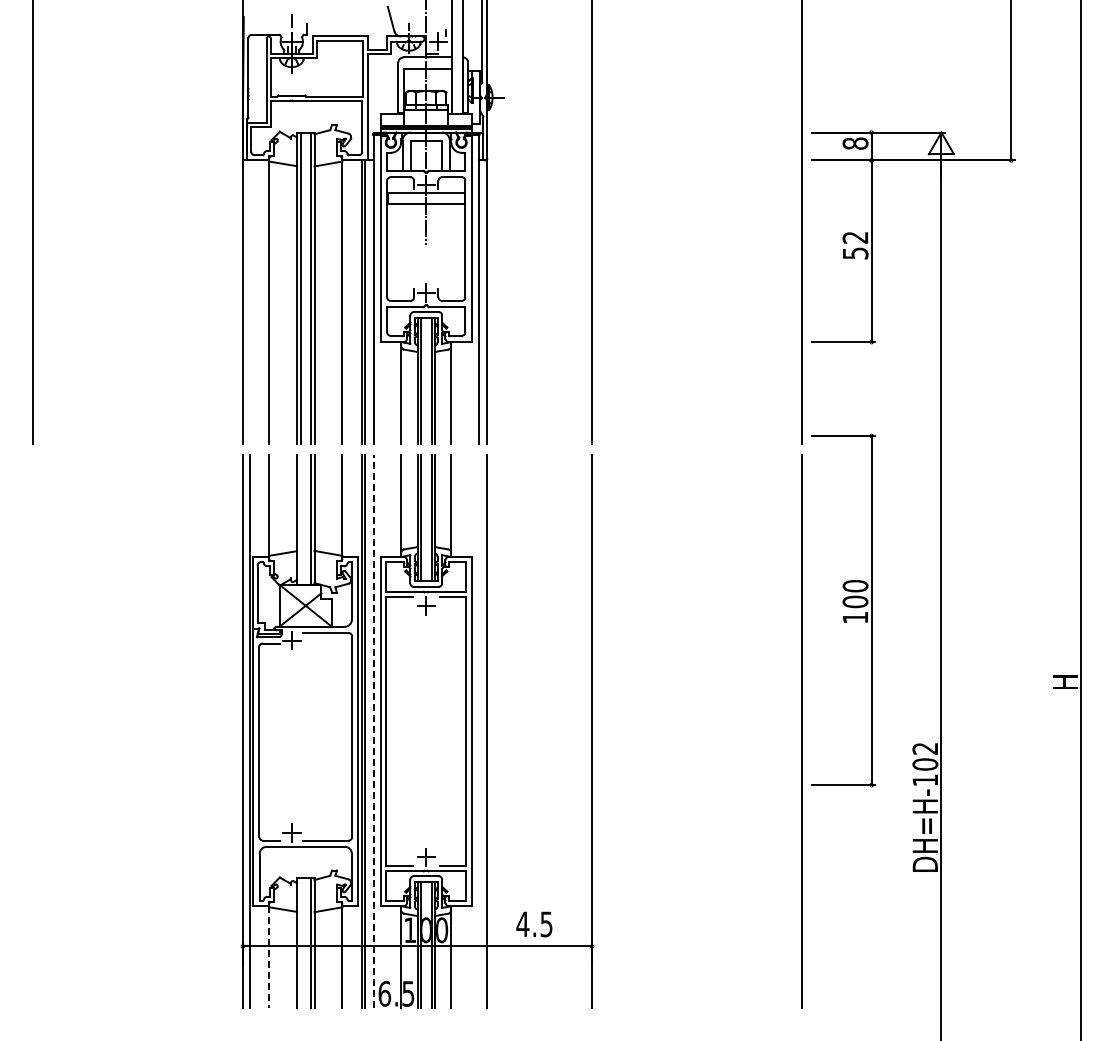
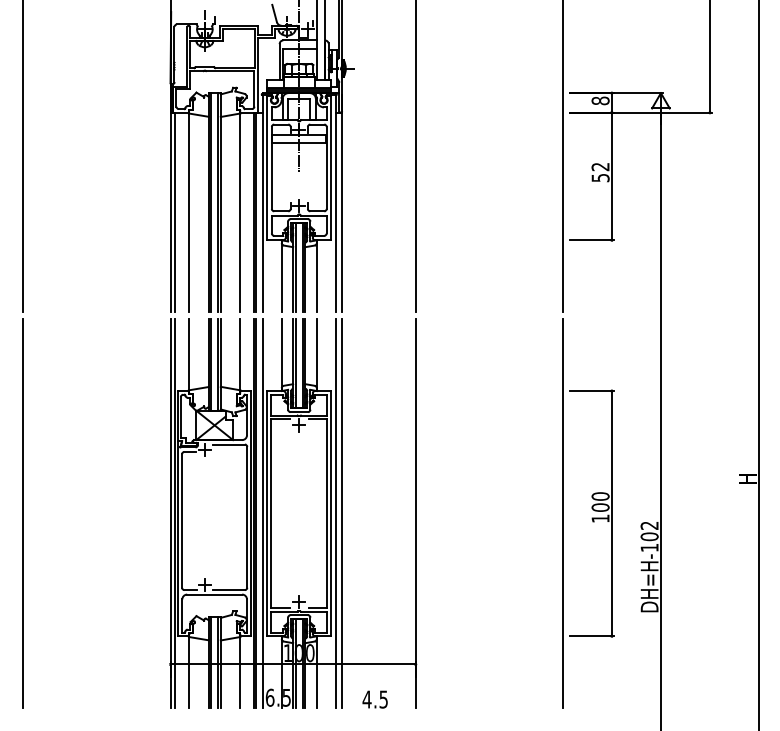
line: (249, 302) -> (175, 212), added
line: (300, 519) -> (210, 364), added
part: (843, 610) -> (592, 513), moved
line: (33, 730) -> (23, 512), added
line: (373, 731) -> (262, 513), dashed -> solid
line: (478, 731) -> (335, 513), added
text: (534, 924) -> (375, 699), moved
line: (300, 943) -> (210, 662), added
line: (269, 957) -> (189, 672), dashed -> solid

